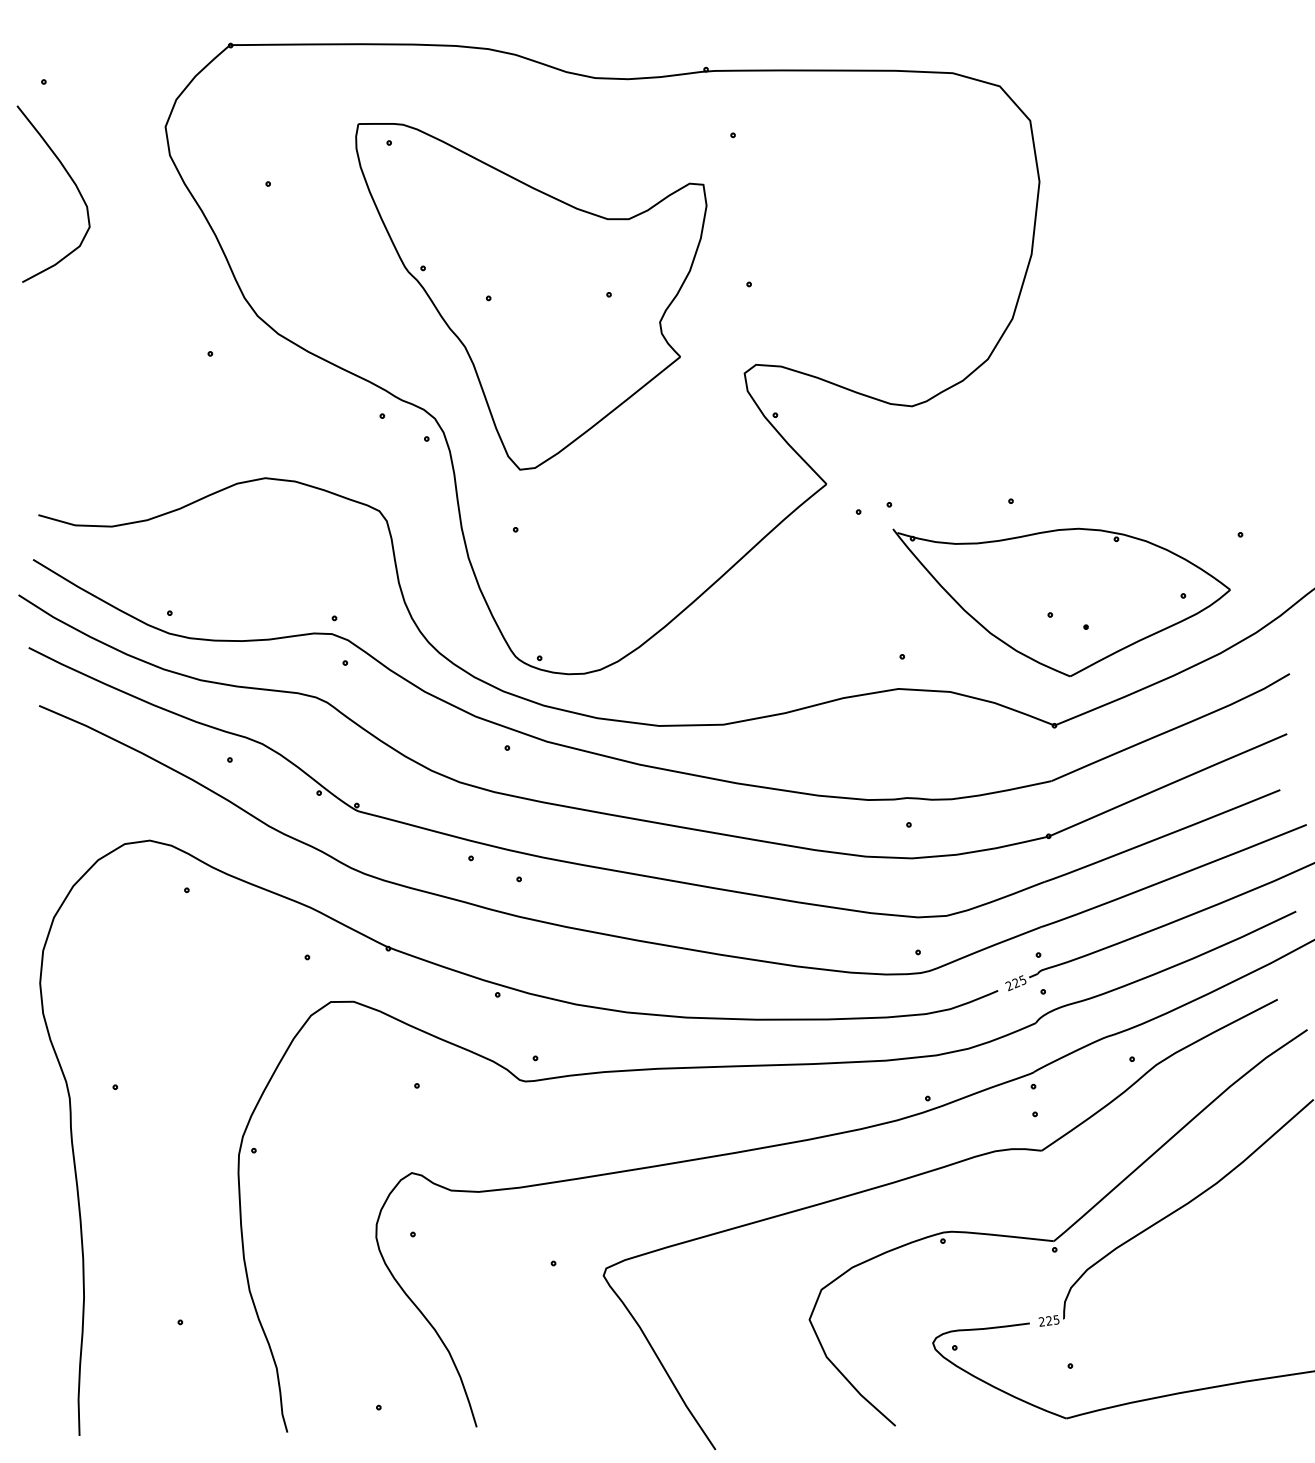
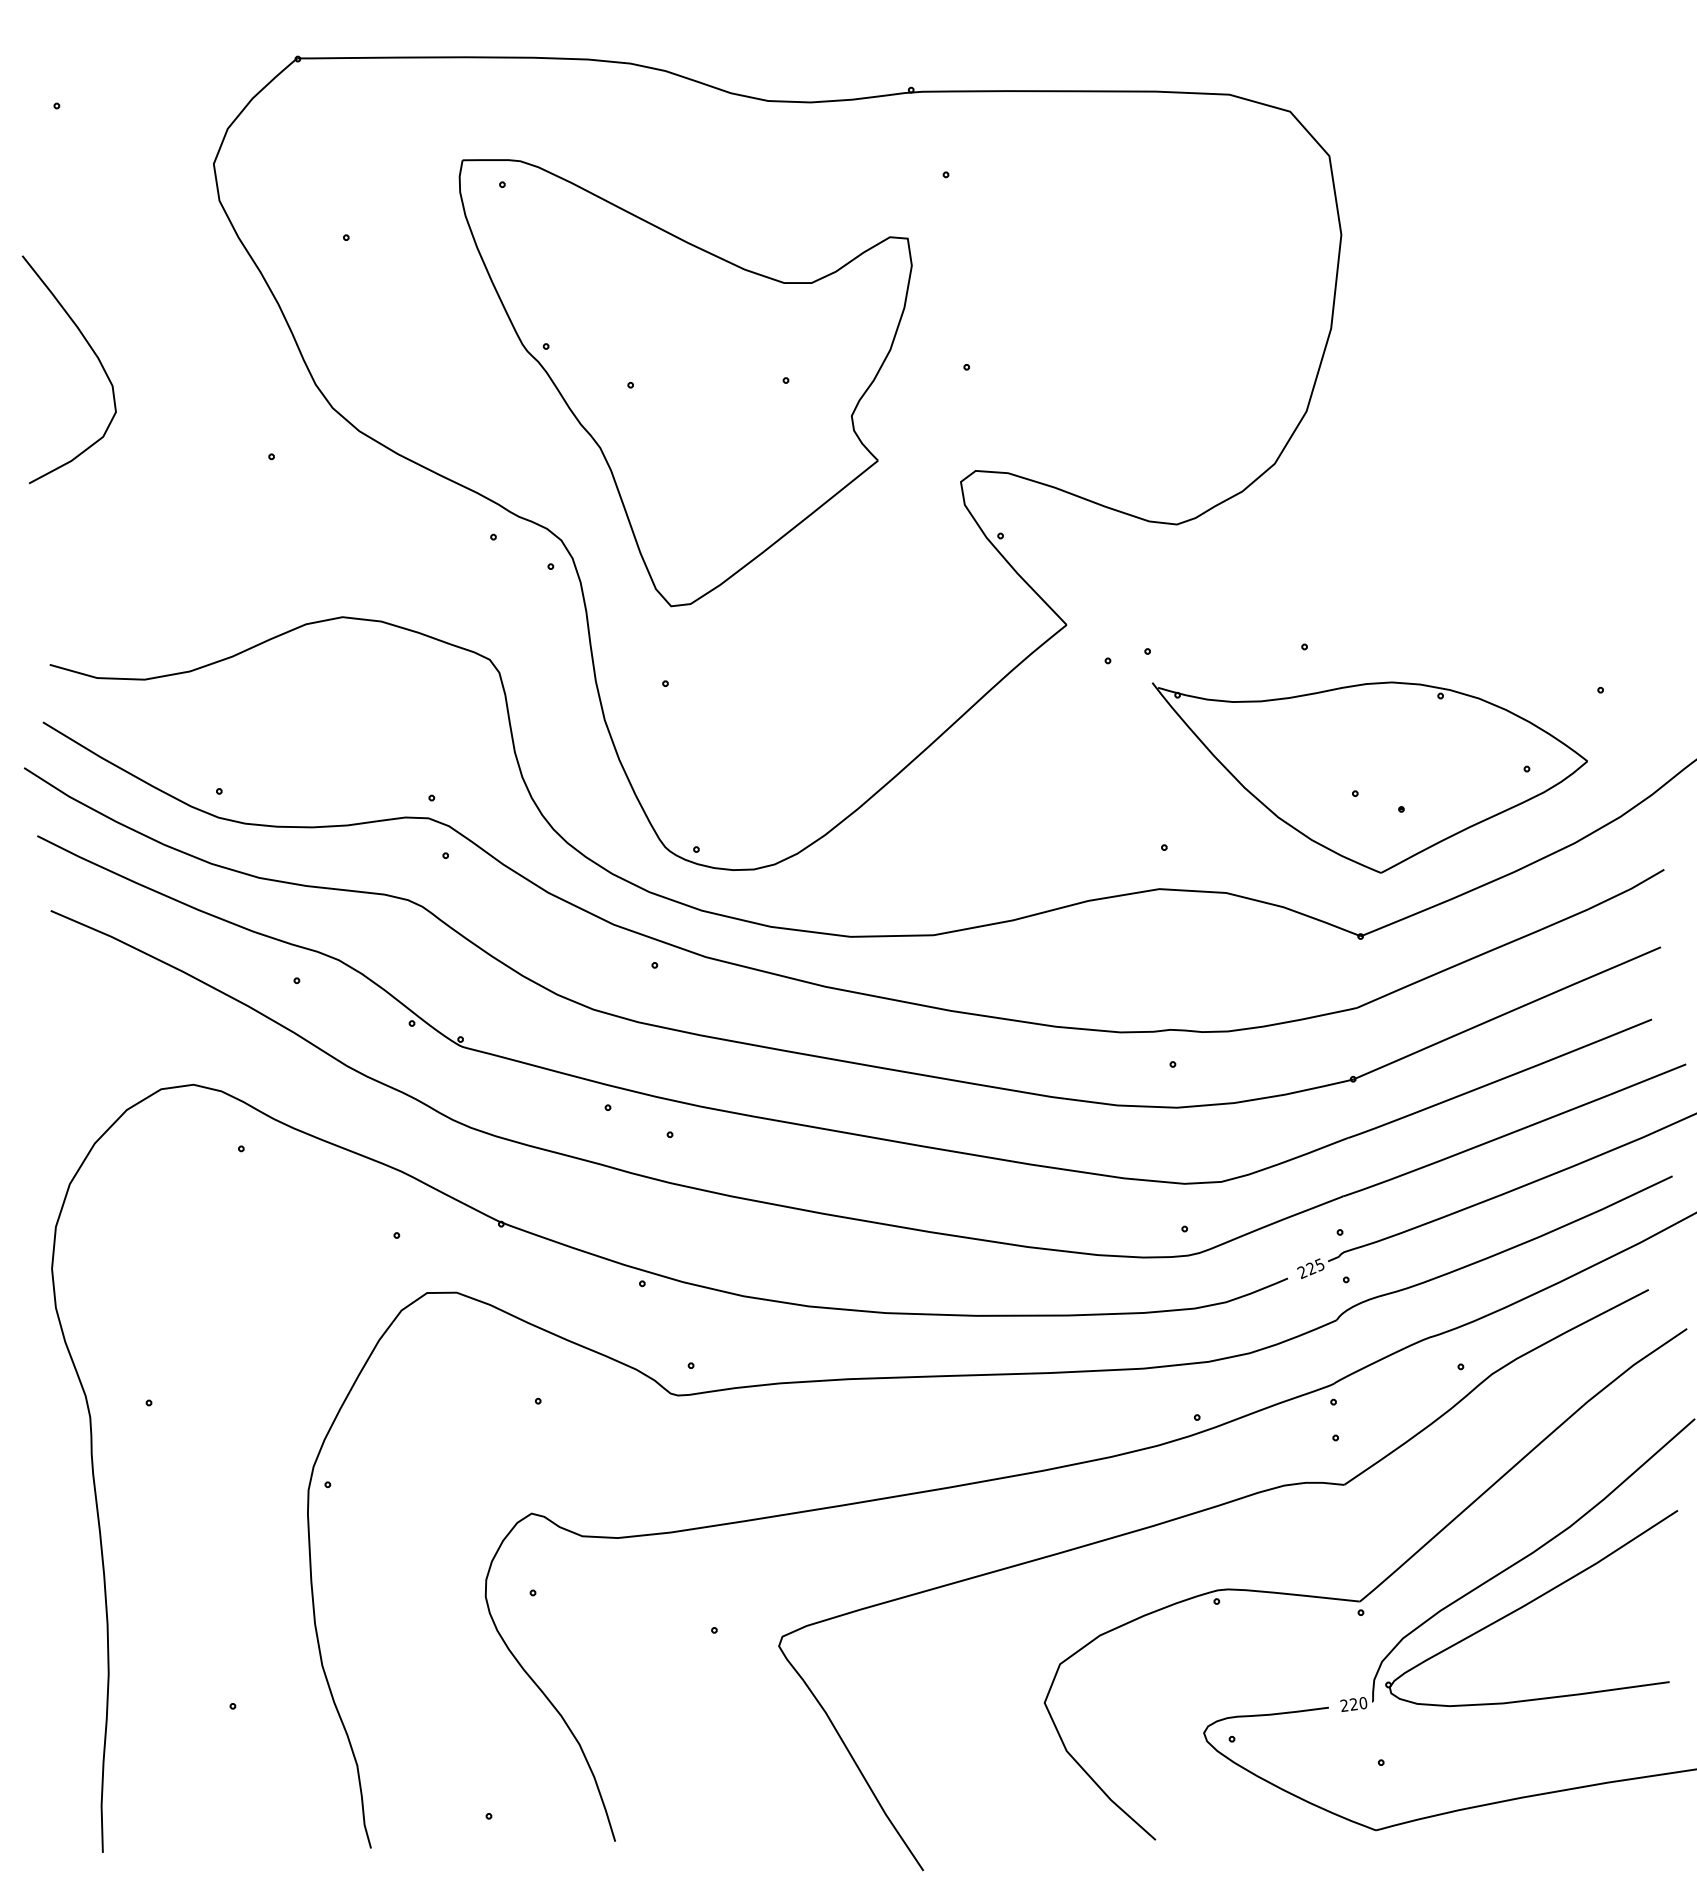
curve: (71, 180) -> (92, 351), moved
part: (1186, 1246) -> (1531, 1608), added
text: (1056, 1319) -> (1363, 1702), 225 -> 220

